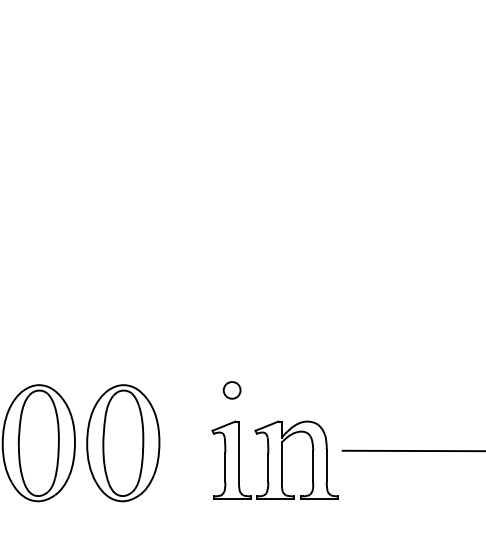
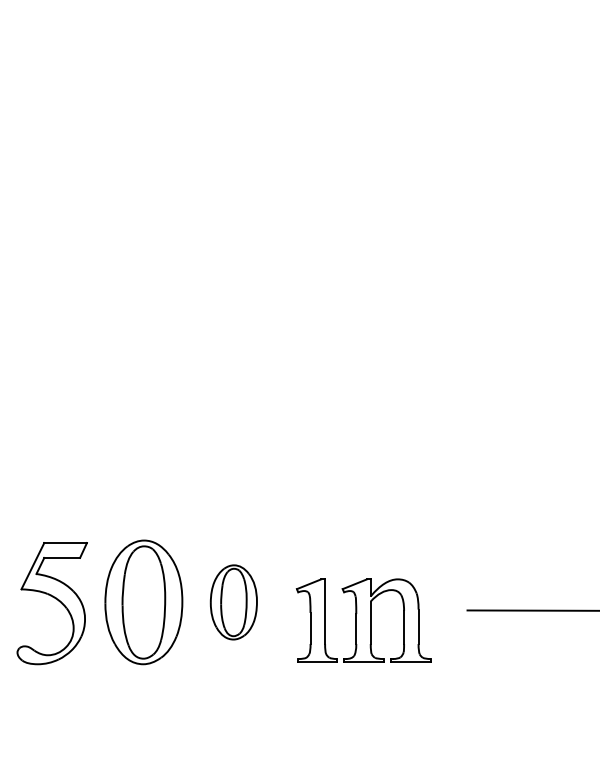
part: (231, 389) -> (349, 545), removed
part: (122, 443) -> (233, 602), size x0.6
part: (275, 460) -> (363, 620), moved

